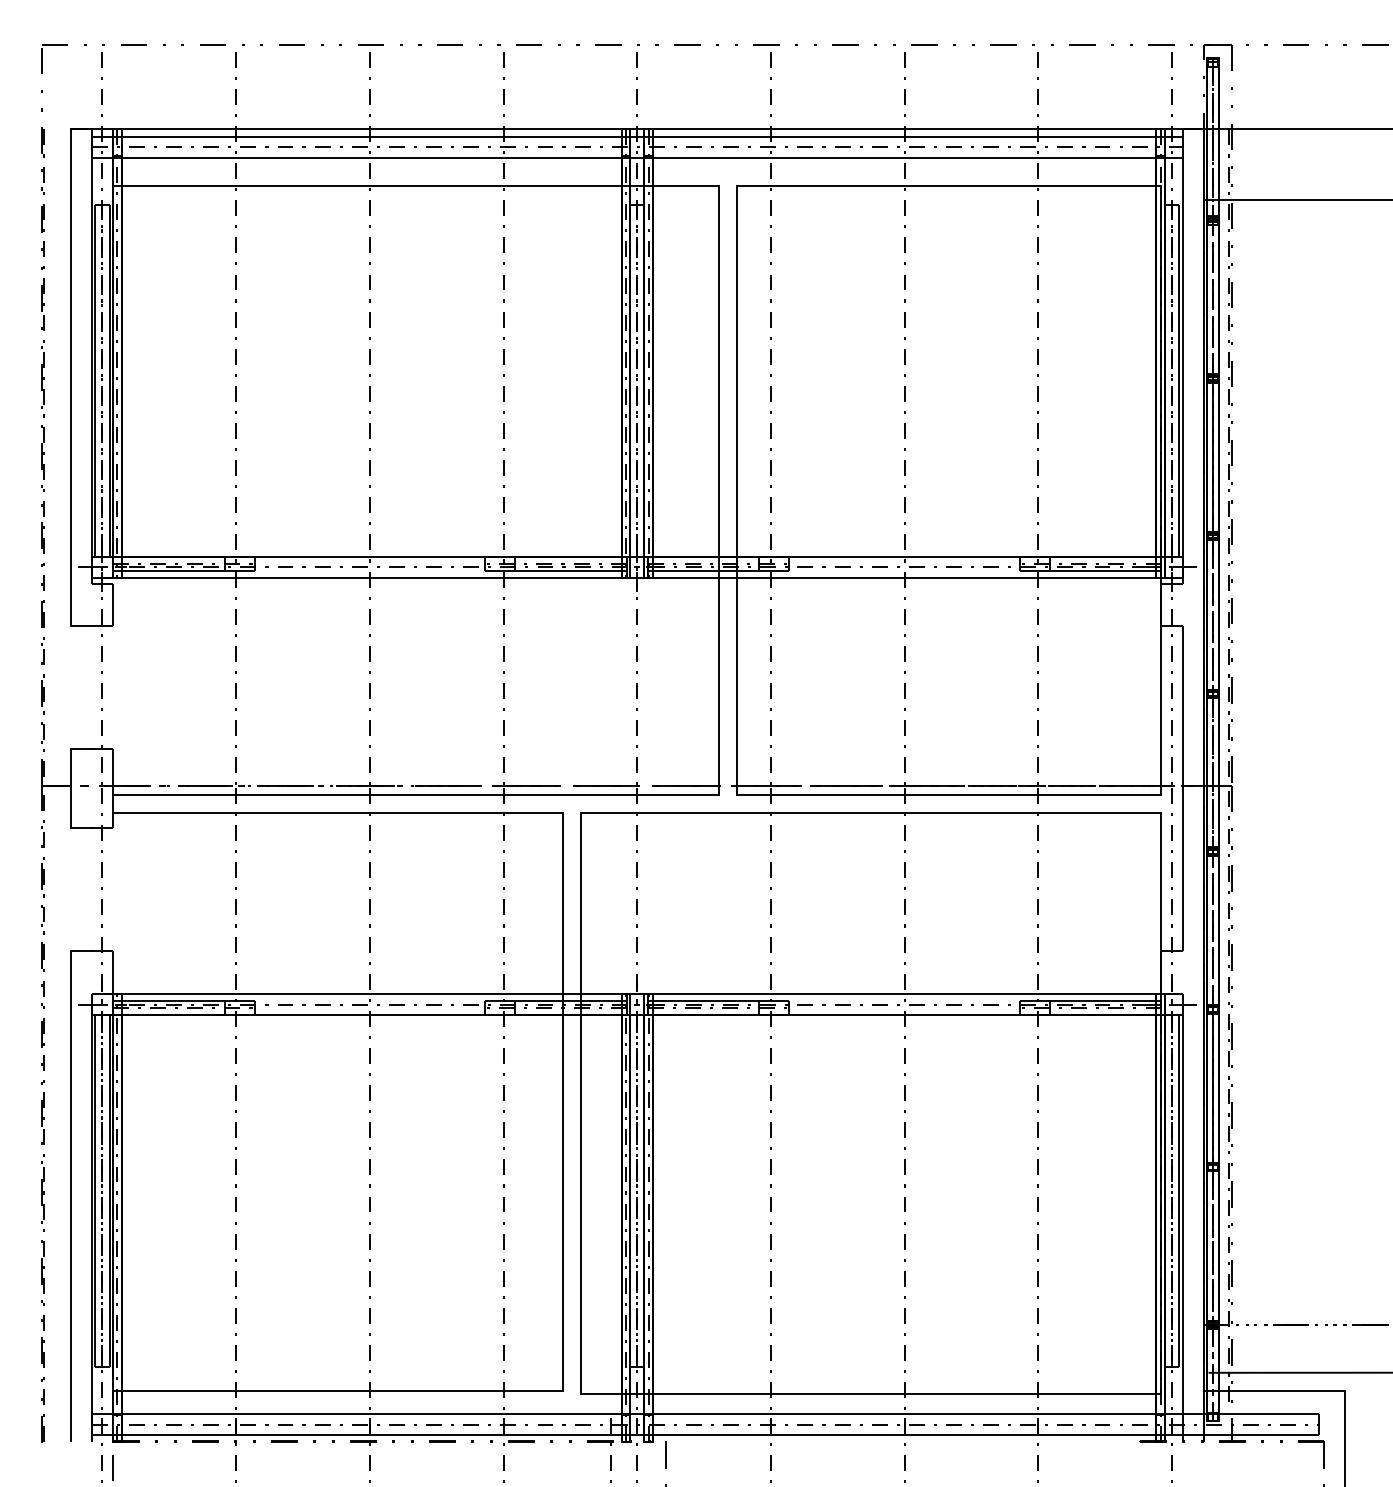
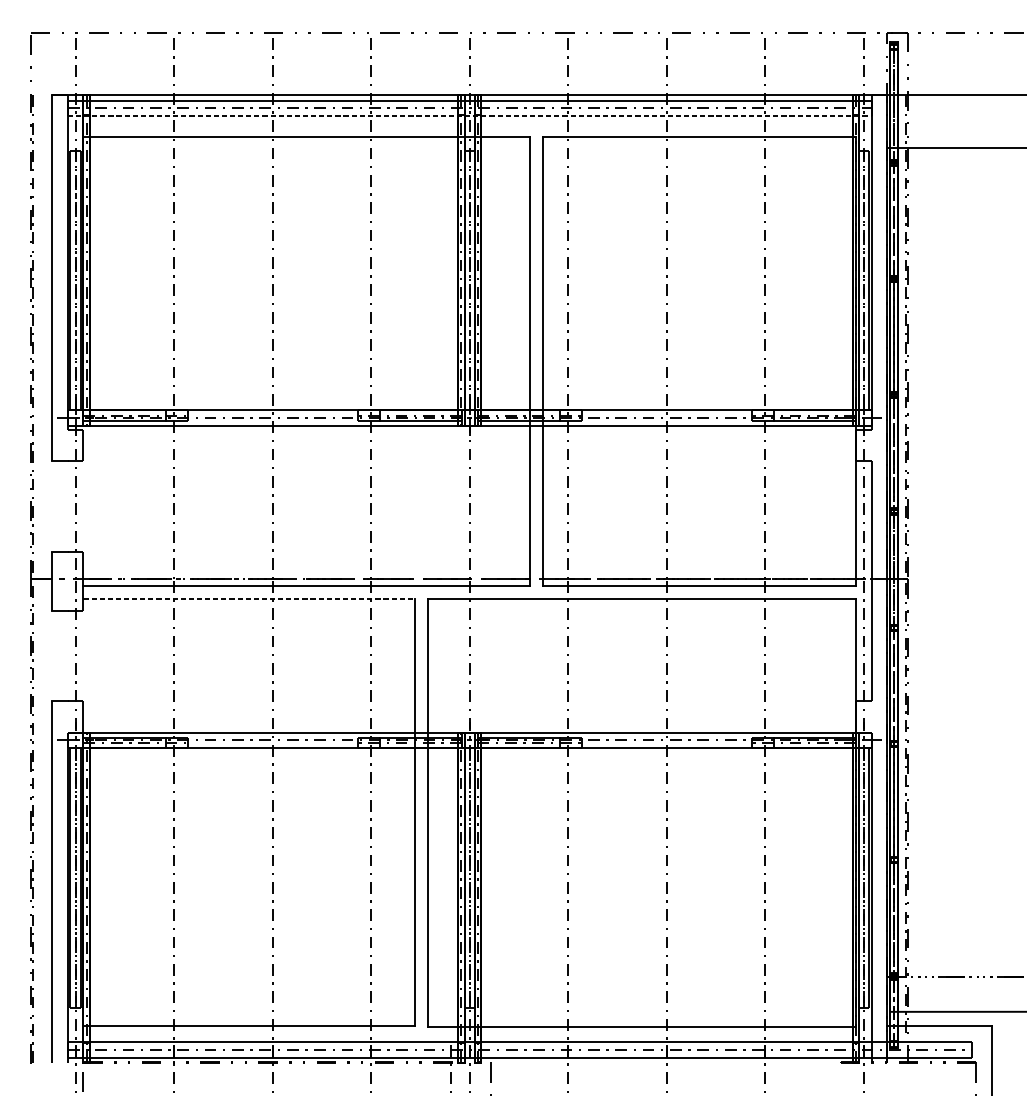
line: (637, 157) -> (470, 116), solid -> dashed
line: (338, 812) -> (249, 598), solid -> dashed

